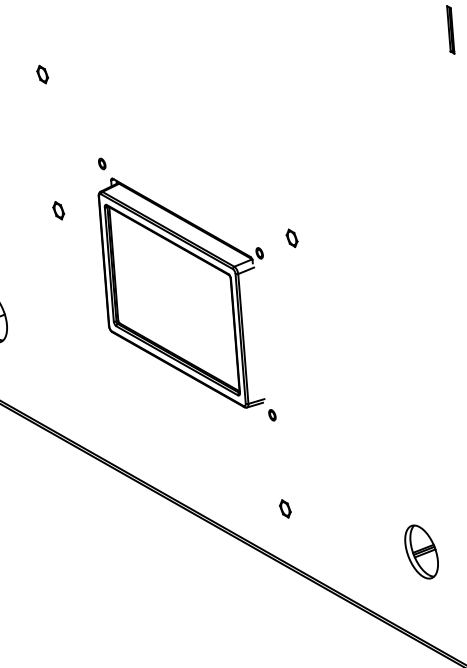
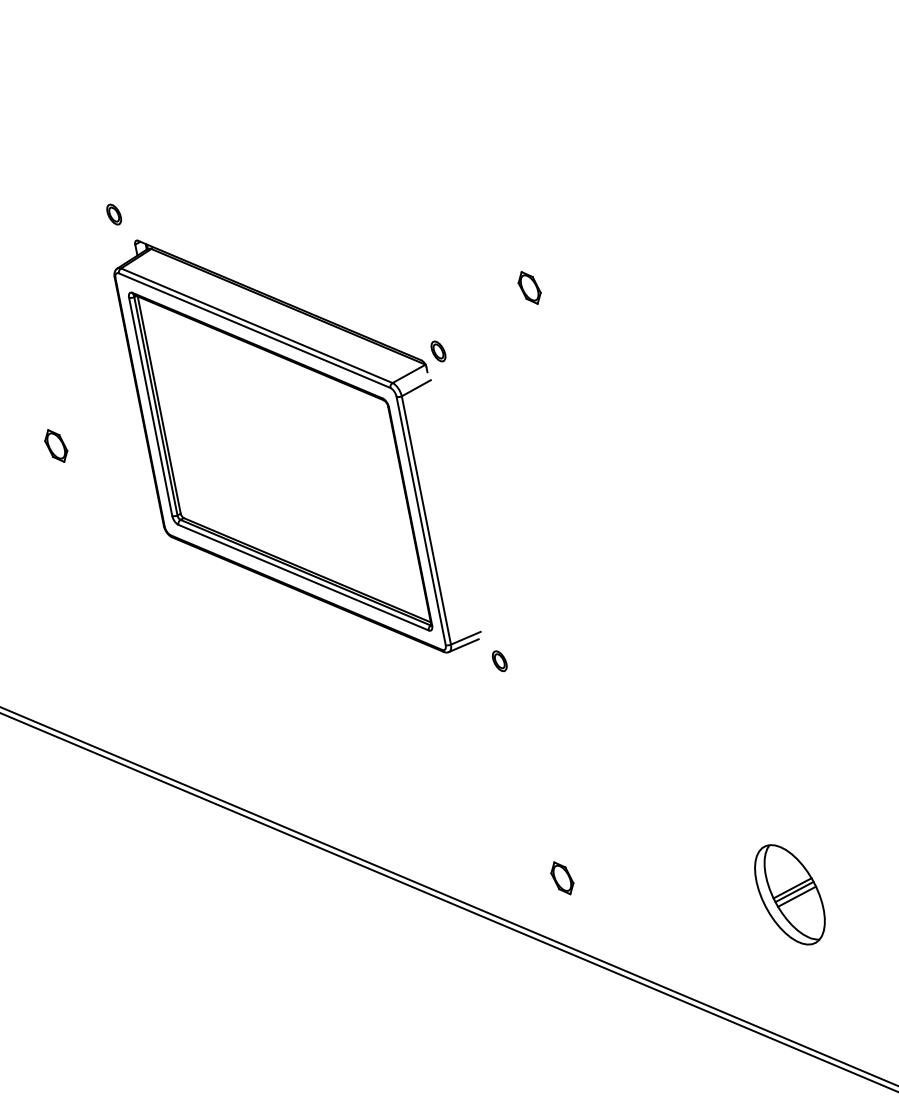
part: (58, 210) -> (55, 445), moved
part: (291, 238) -> (528, 288), moved
part: (285, 508) -> (562, 877), moved
part: (421, 551) -> (789, 893), moved

